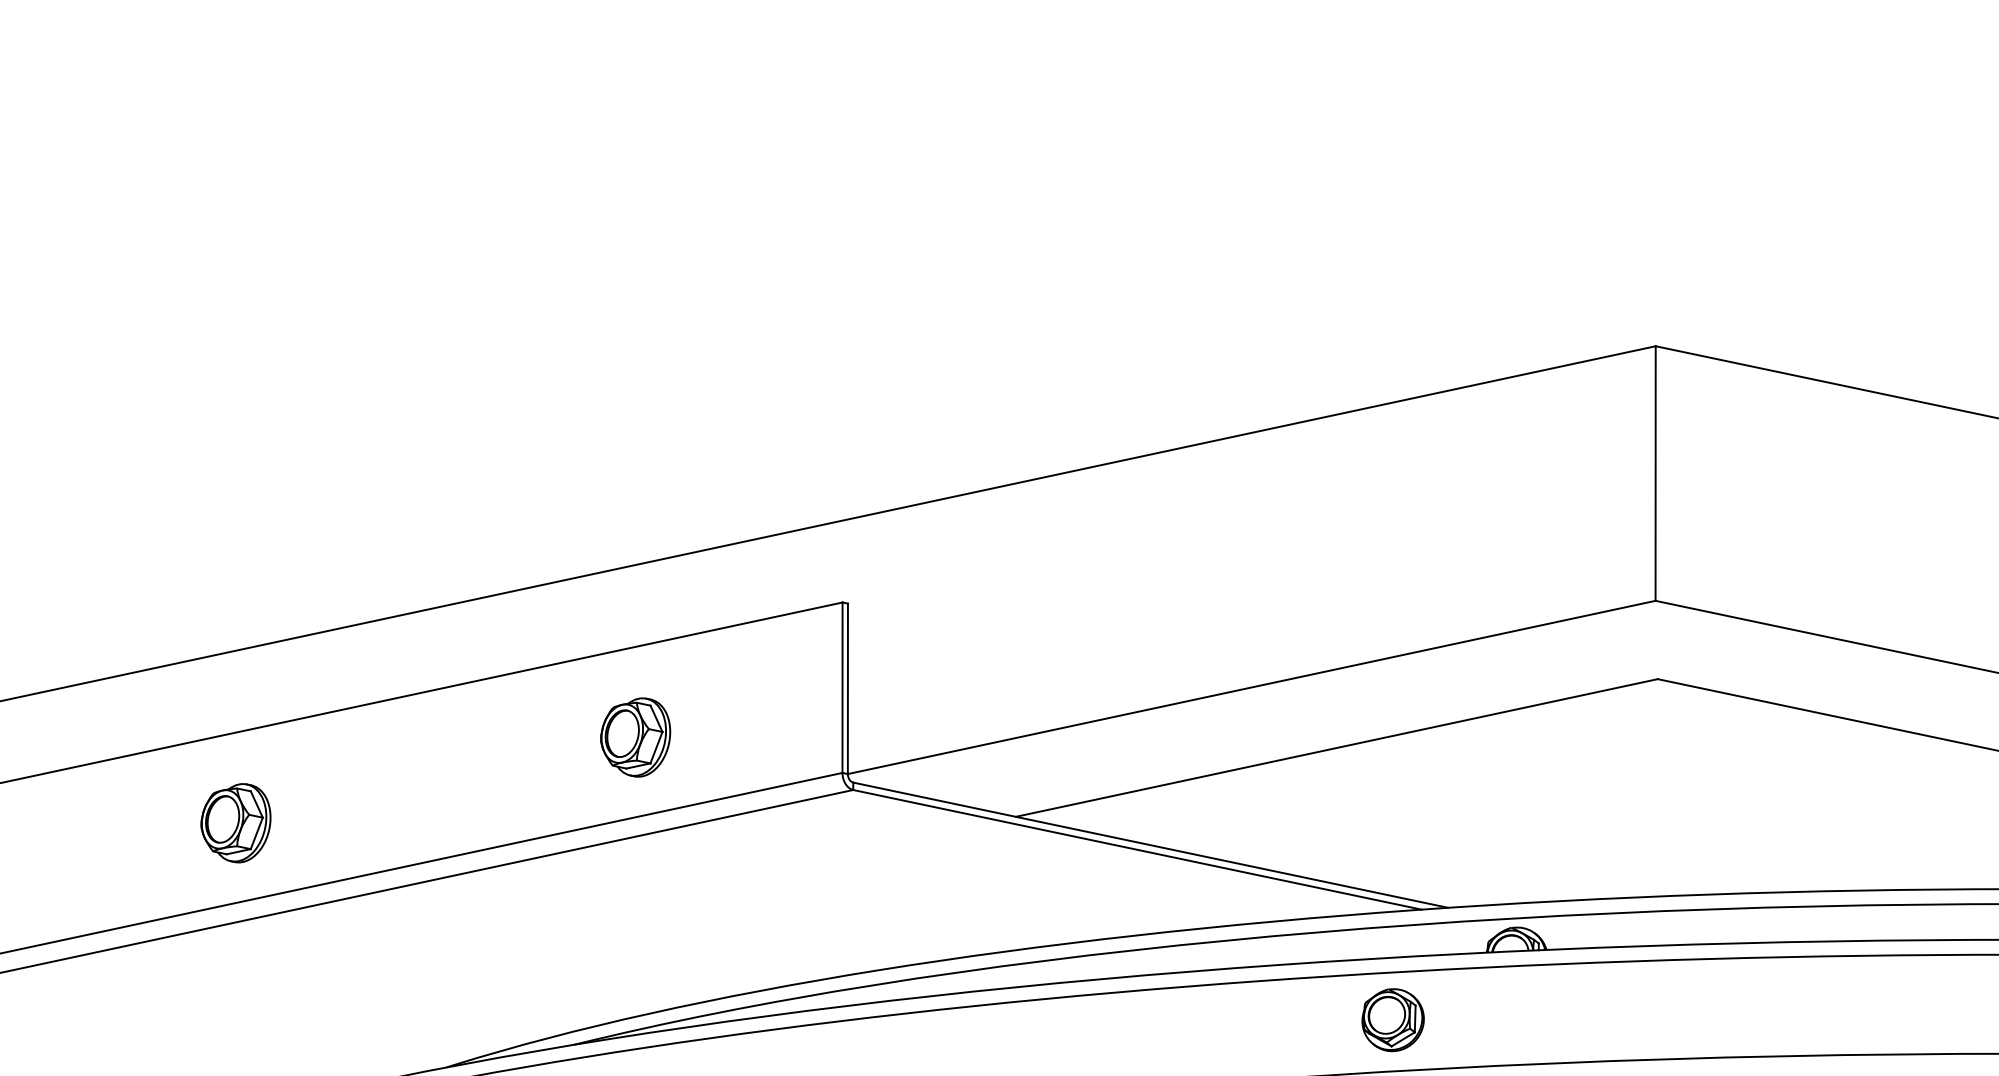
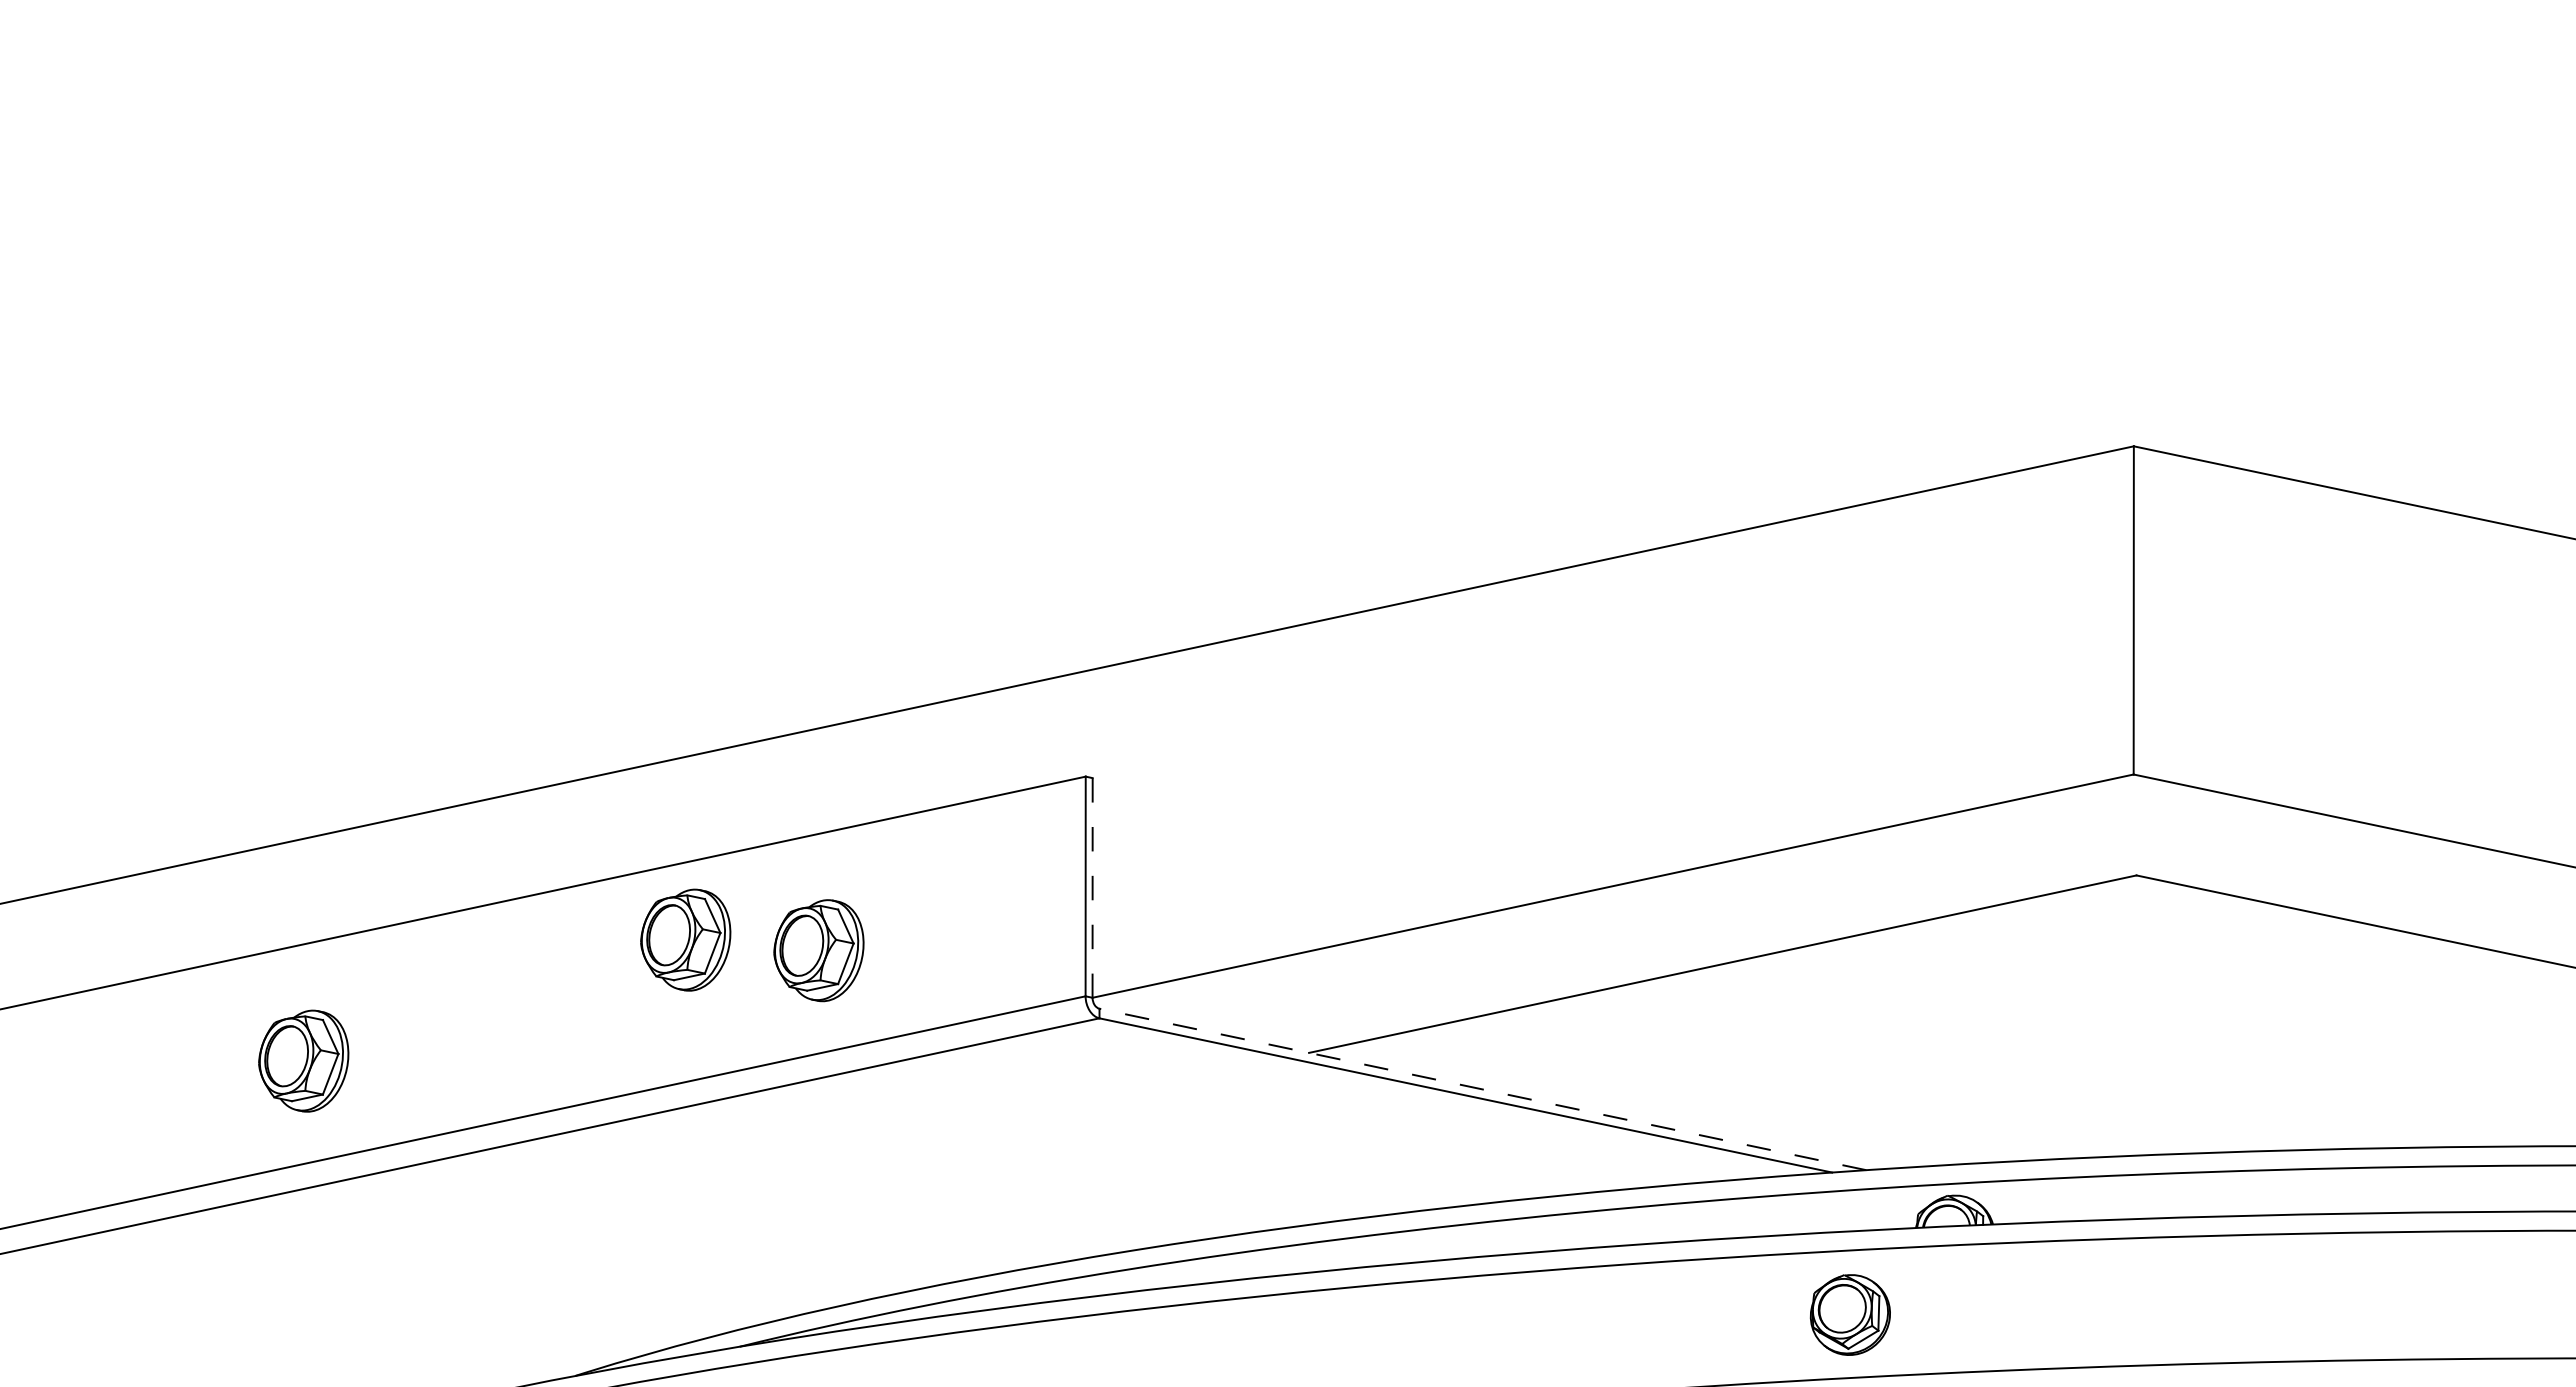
line: (847, 688) -> (1092, 887), solid -> dashed
part: (532, 728) -> (685, 939), added
line: (1150, 845) -> (1482, 1089), solid -> dashed
part: (1392, 1019) -> (1849, 1314), moved

